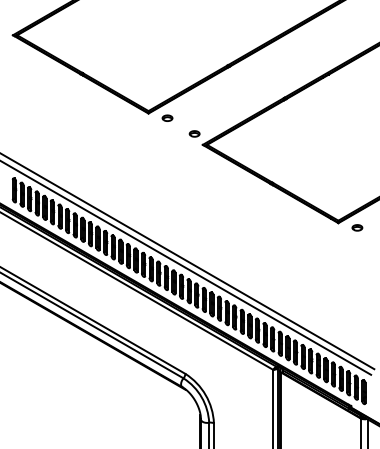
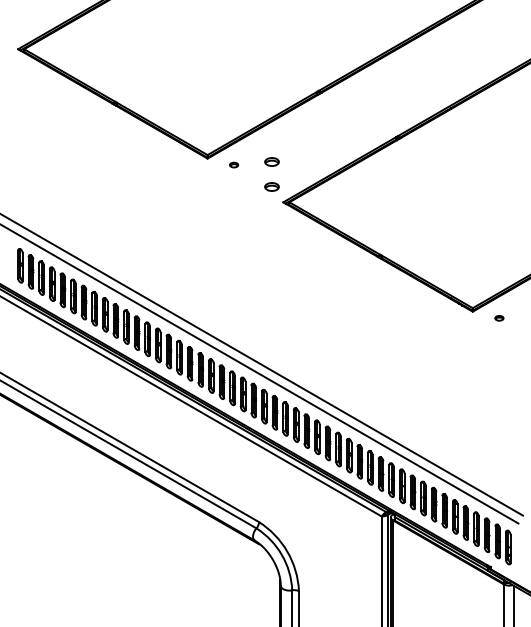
part: (194, 115) -> (271, 161), added
part: (167, 117) -> (233, 164), size x0.6
part: (357, 228) -> (499, 318), size x0.6

